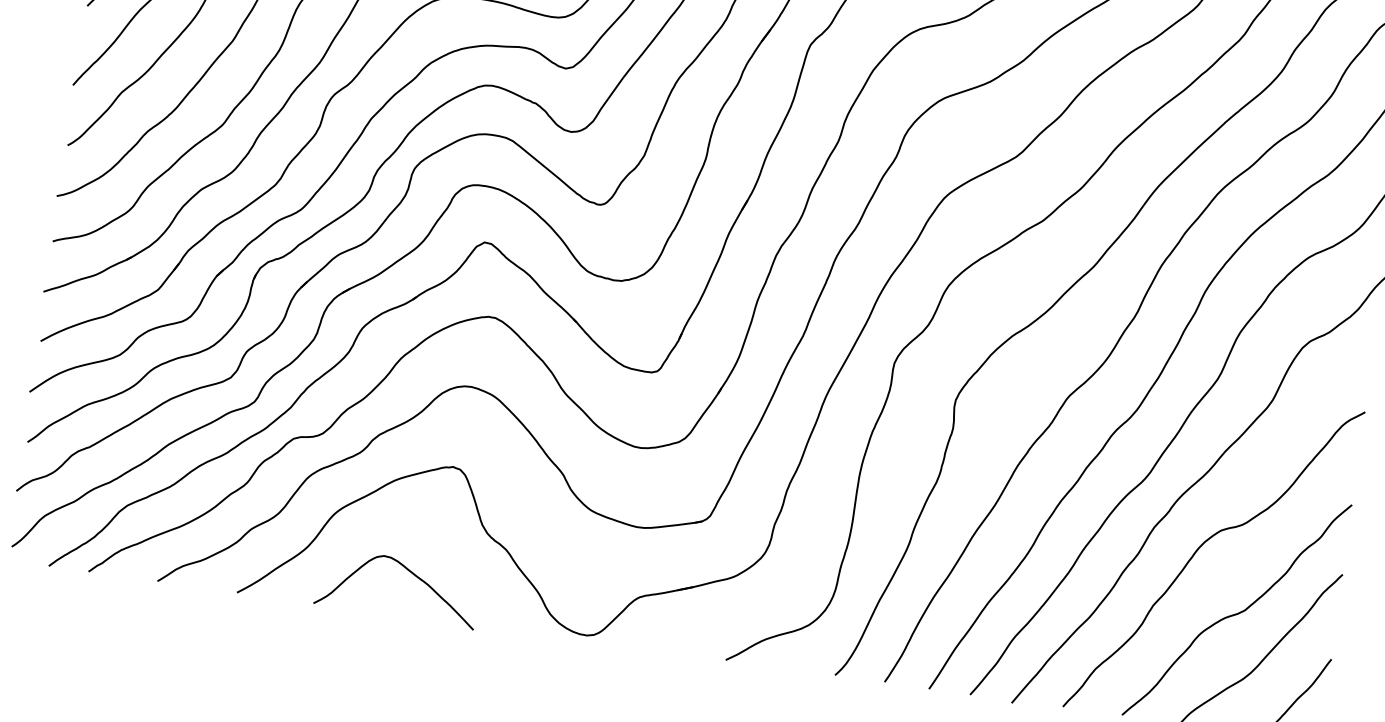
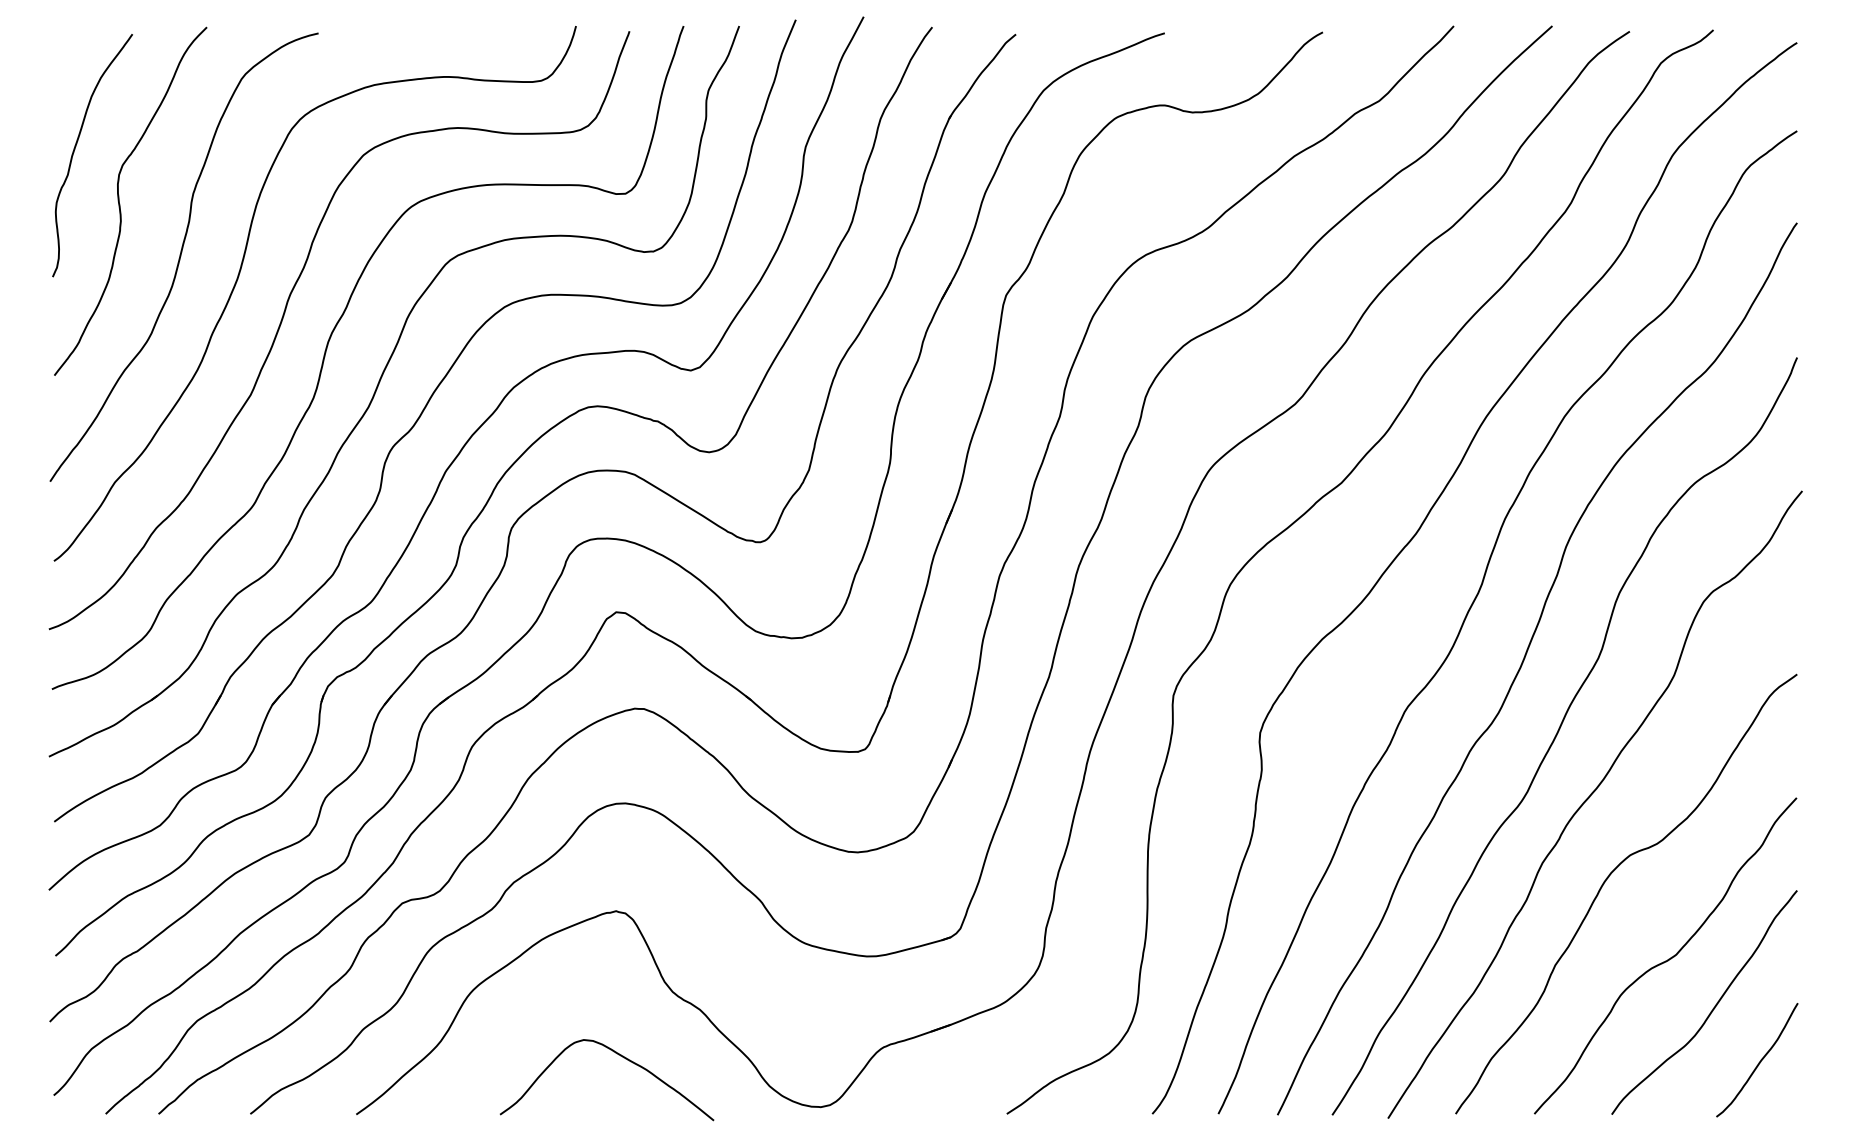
curve: (408, 571) -> (618, 1055), moved

